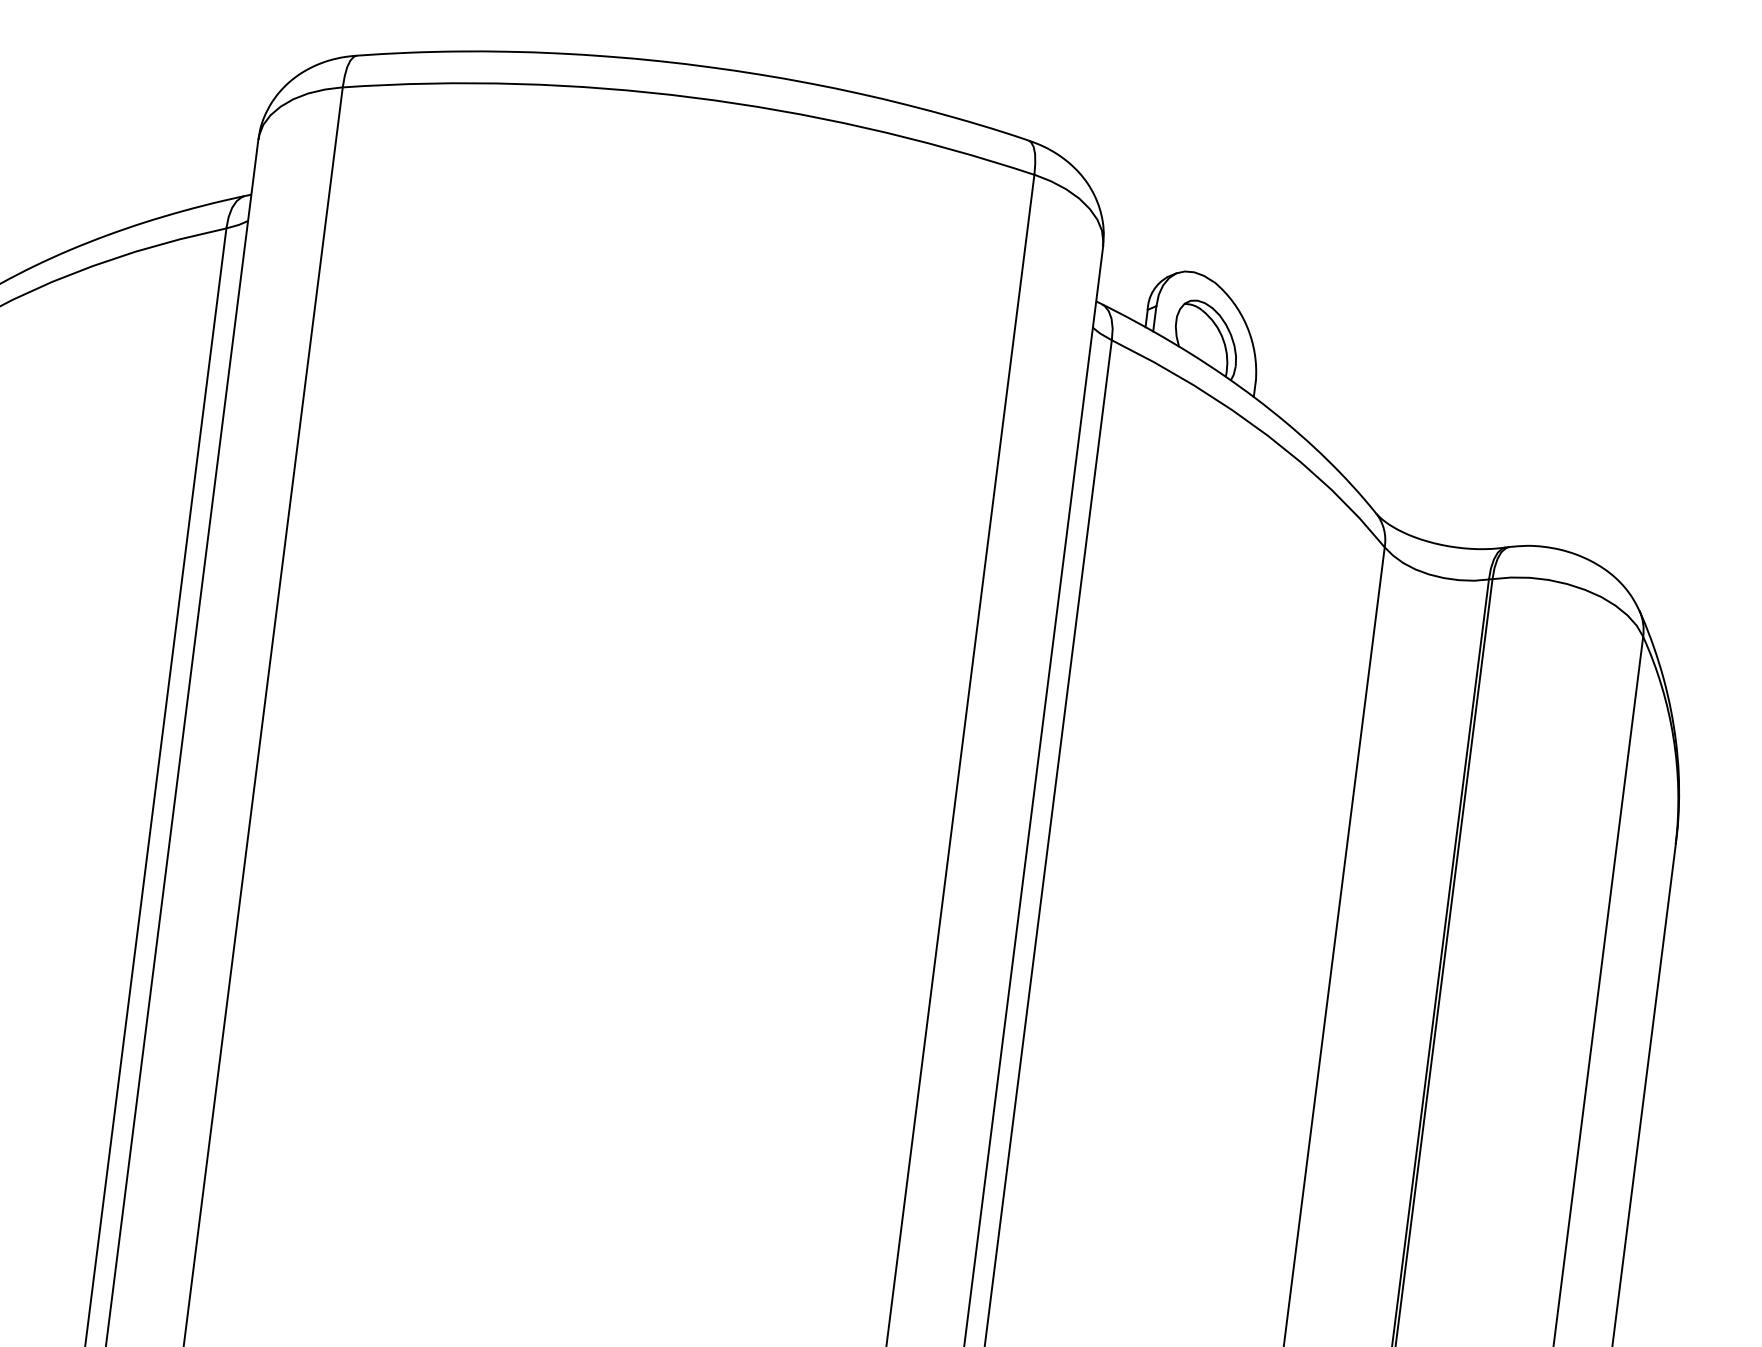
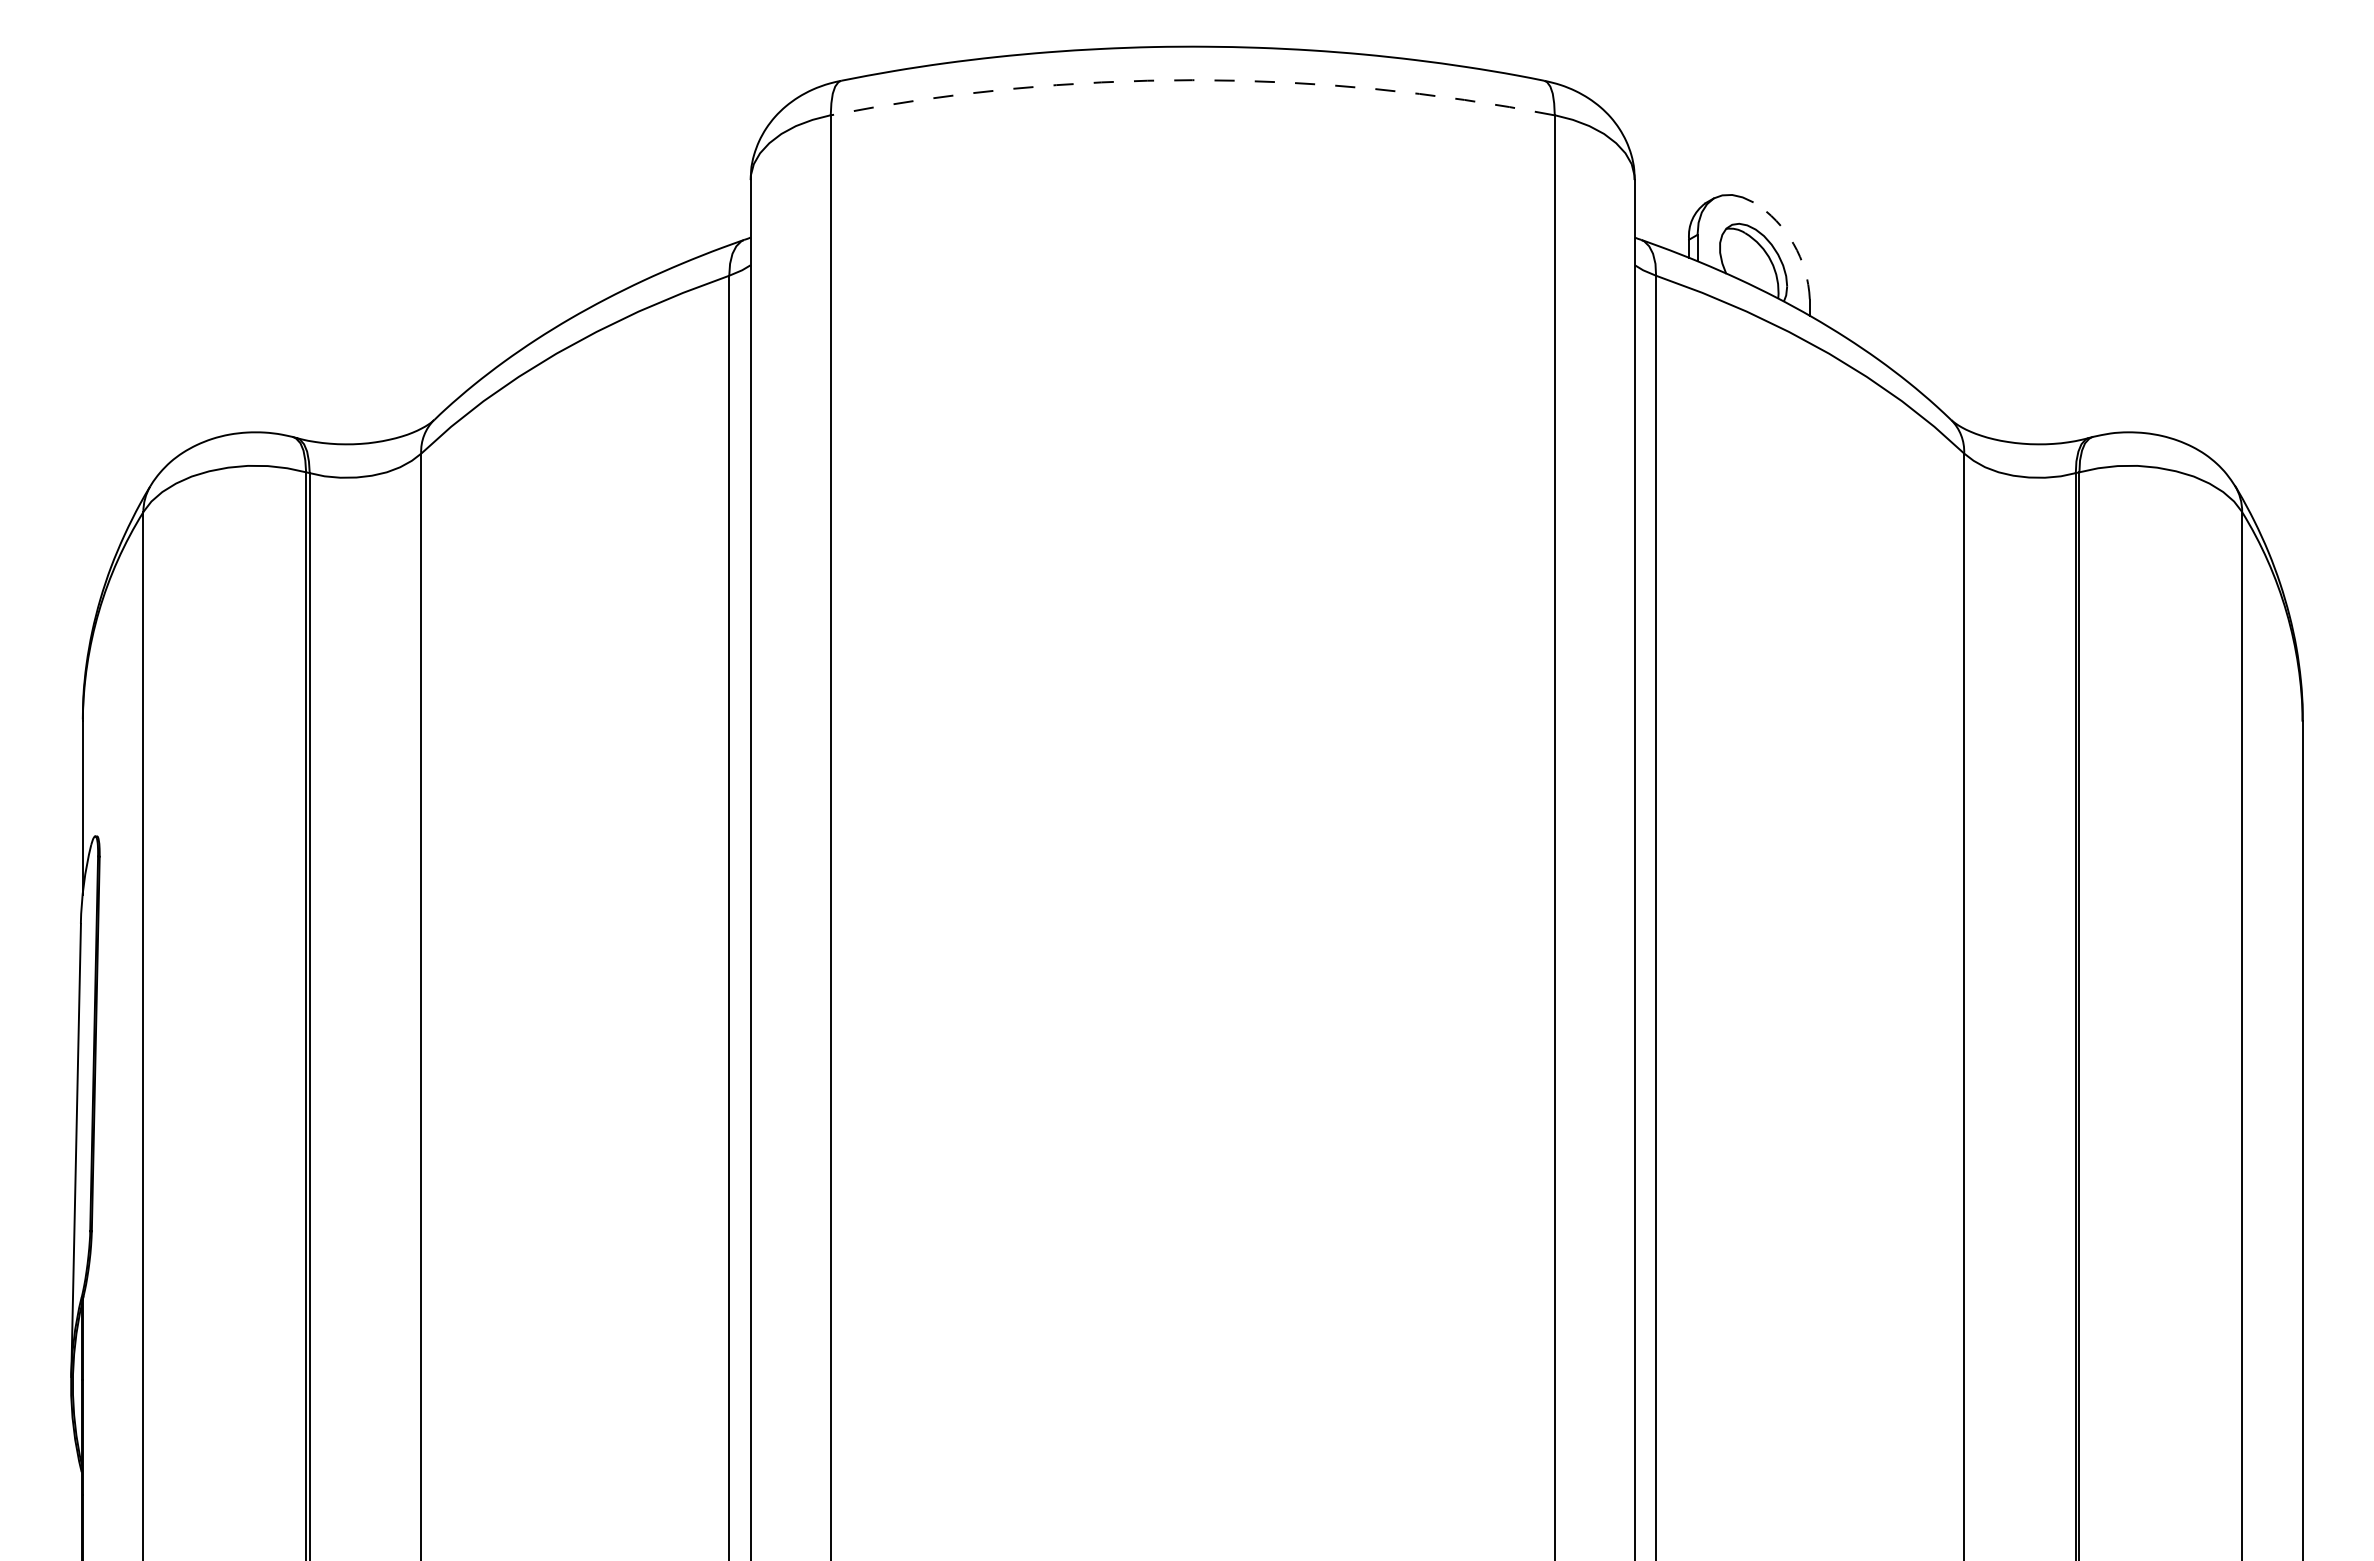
arc: (692, 97) -> (1192, 80), solid -> dashed
arc: (1246, 326) -> (1793, 243), solid -> dashed

